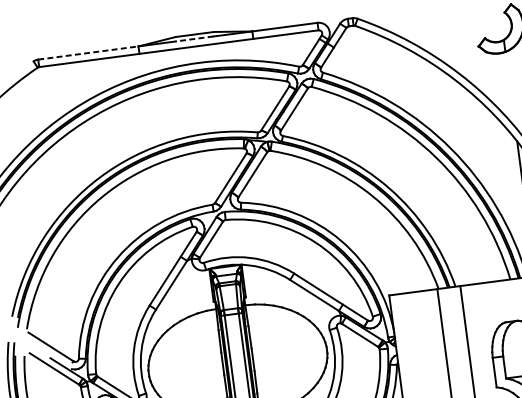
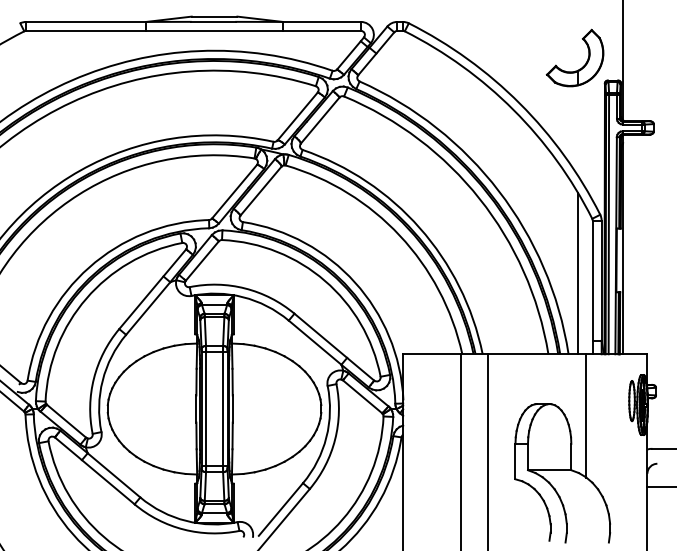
line: (194, 38) -> (213, 21), dashed -> solid
line: (88, 52) -> (86, 21), dashed -> solid

